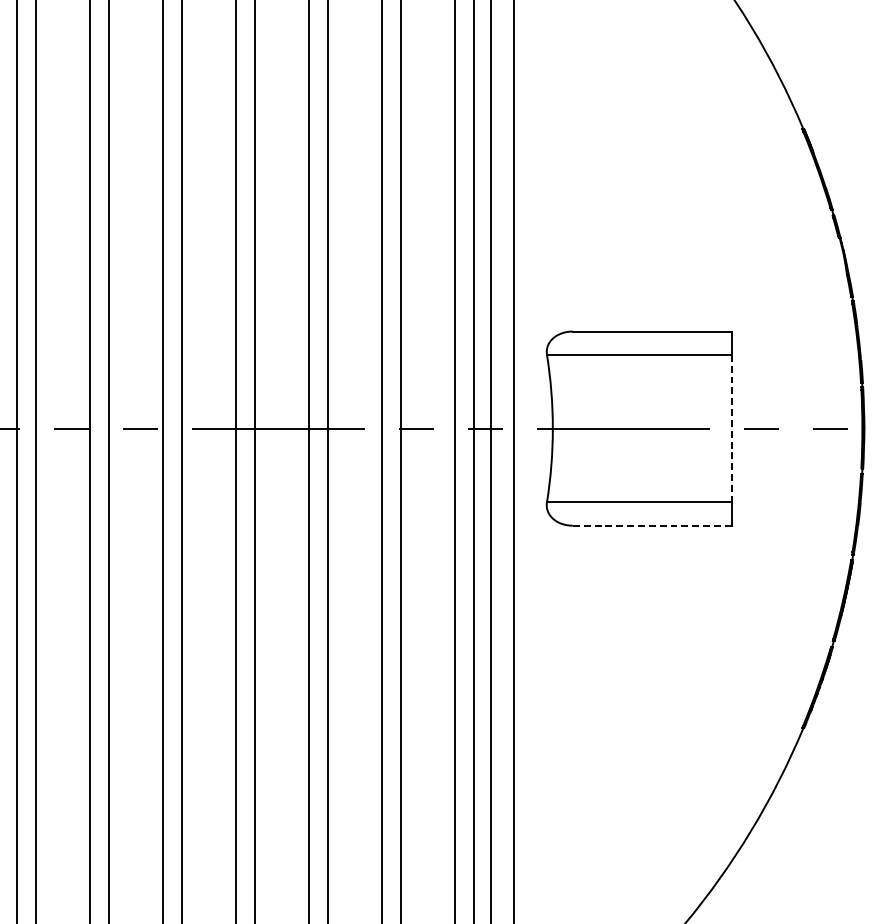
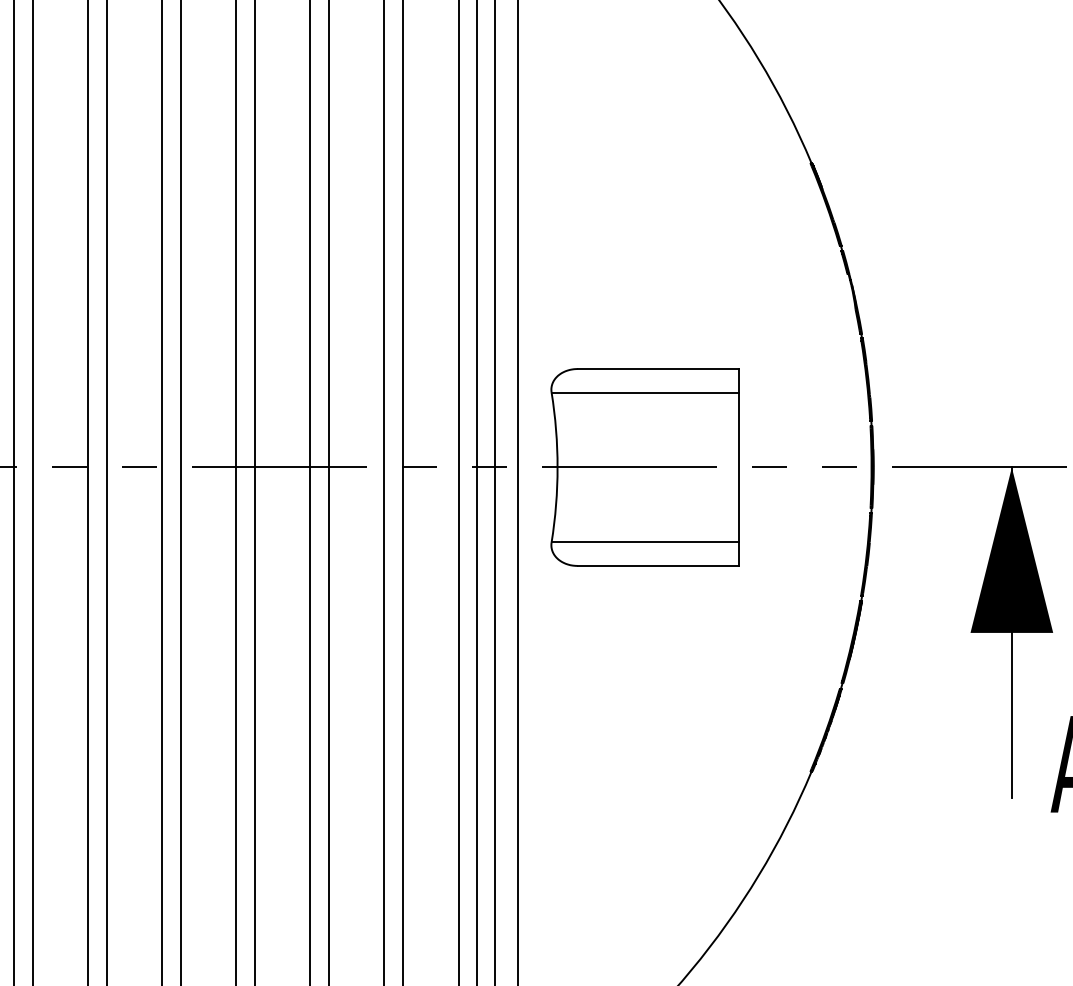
line: (731, 428) -> (738, 467), dashed -> solid
line: (652, 525) -> (658, 565), dashed -> solid

